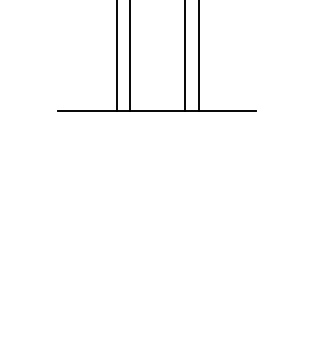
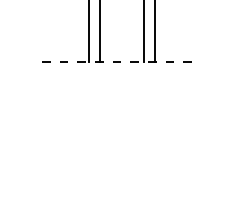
line: (157, 111) -> (121, 62), solid -> dashed

